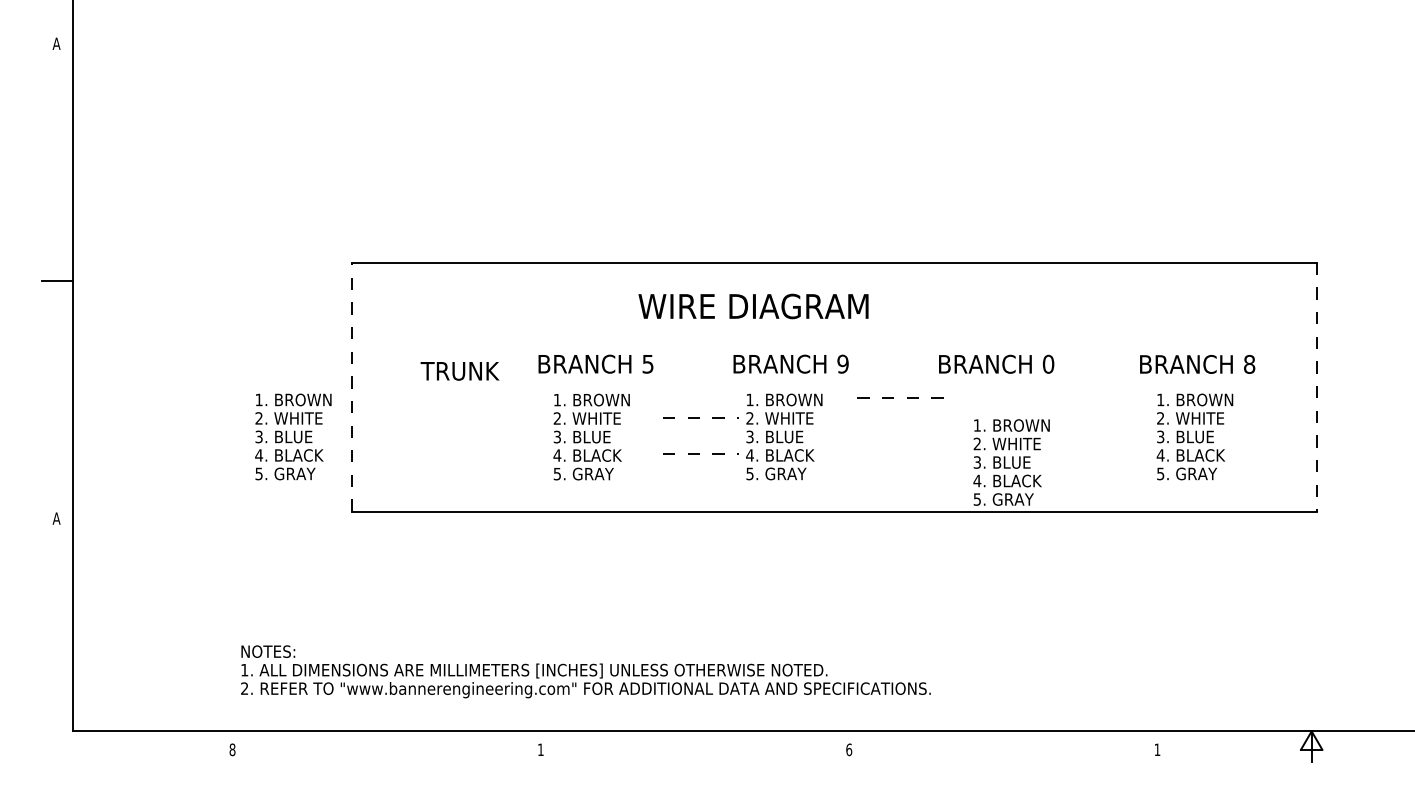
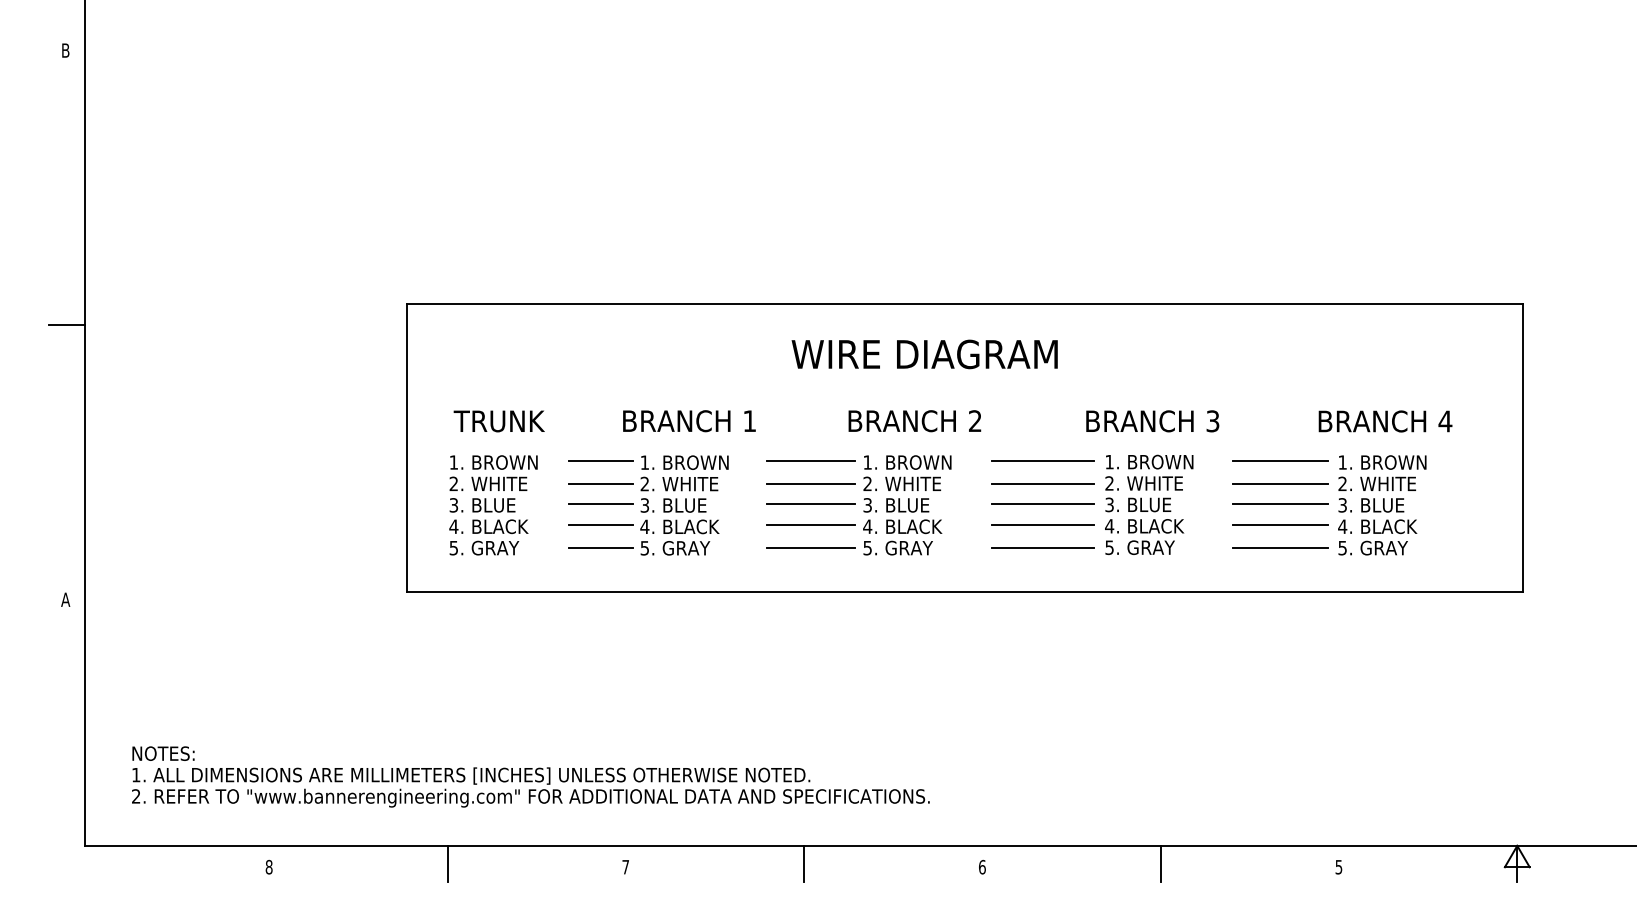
text: (56, 43) -> (65, 50), A -> B
text: (753, 306) -> (924, 354), moved
text: (647, 364) -> (749, 421), 5 -> 1
text: (842, 364) -> (974, 421), 9 -> 2
text: (1048, 364) -> (1212, 421), 0 -> 3
text: (1249, 364) -> (1445, 421), 8 -> 4
text: (459, 371) -> (498, 421), moved
line: (351, 386) -> (406, 447), dashed -> solid
line: (1317, 386) -> (1523, 447), dashed -> solid
line: (700, 398) -> (810, 460), added
line: (902, 398) -> (1043, 460), dashed -> solid
line: (1106, 398) -> (1280, 460), added
line: (519, 399) -> (600, 461), added
line: (519, 418) -> (600, 483), added
line: (700, 418) -> (810, 483), dashed -> solid
line: (901, 418) -> (1042, 483), added
line: (1106, 418) -> (1280, 483), added
line: (519, 435) -> (600, 503), added
line: (700, 435) -> (810, 503), added
line: (901, 435) -> (1042, 503), added
line: (1106, 435) -> (1280, 503), added
text: (293, 437) -> (493, 505), moved
line: (519, 454) -> (600, 525), added
line: (700, 454) -> (810, 525), dashed -> solid
line: (901, 454) -> (1042, 525), added
line: (1106, 454) -> (1280, 525), added
text: (1011, 462) -> (1149, 504), moved
line: (519, 473) -> (600, 547), added
line: (700, 473) -> (810, 547), added
line: (901, 473) -> (1042, 547), added
line: (1106, 473) -> (1280, 547), added
text: (585, 671) -> (530, 776), moved
line: (386, 746) -> (447, 863), added
line: (695, 746) -> (804, 863), added
line: (1003, 746) -> (1160, 863), added
text: (540, 750) -> (625, 867), 1 -> 7
text: (1157, 750) -> (1338, 867), 1 -> 5

